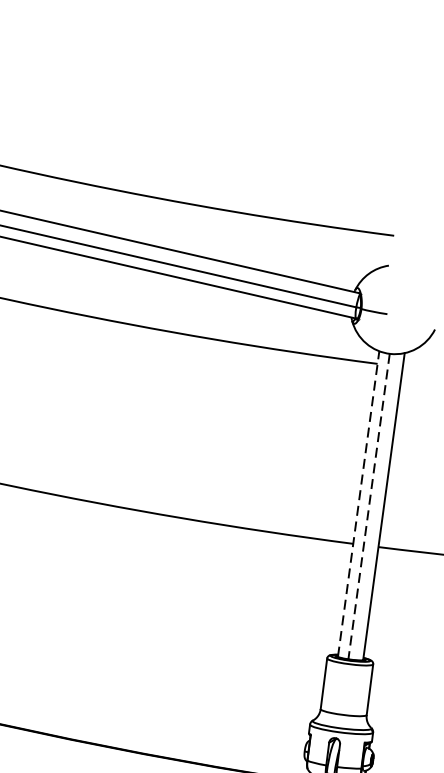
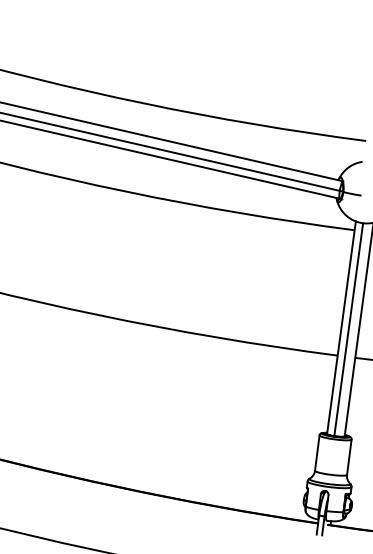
line: (358, 503) -> (341, 327), dashed -> solid
line: (368, 507) -> (348, 330), dashed -> solid

